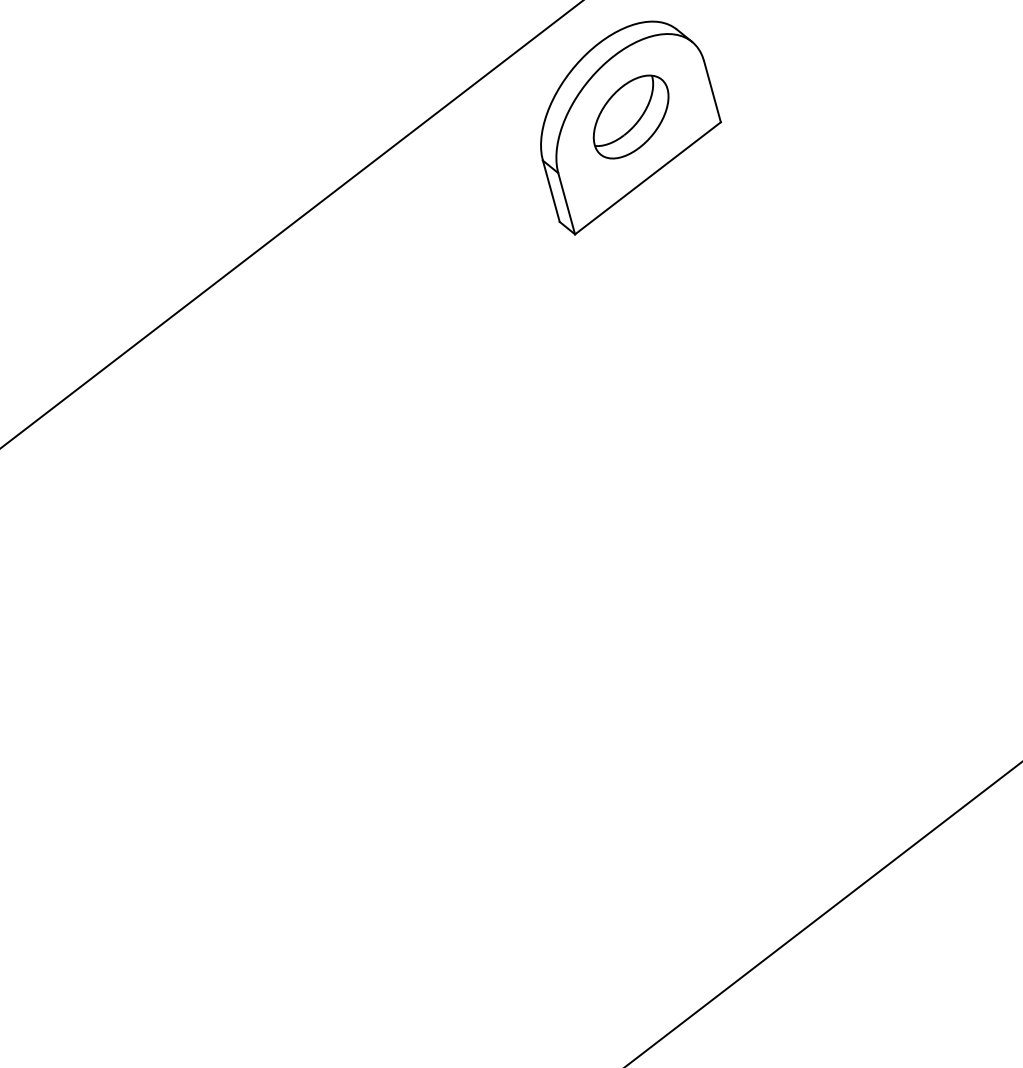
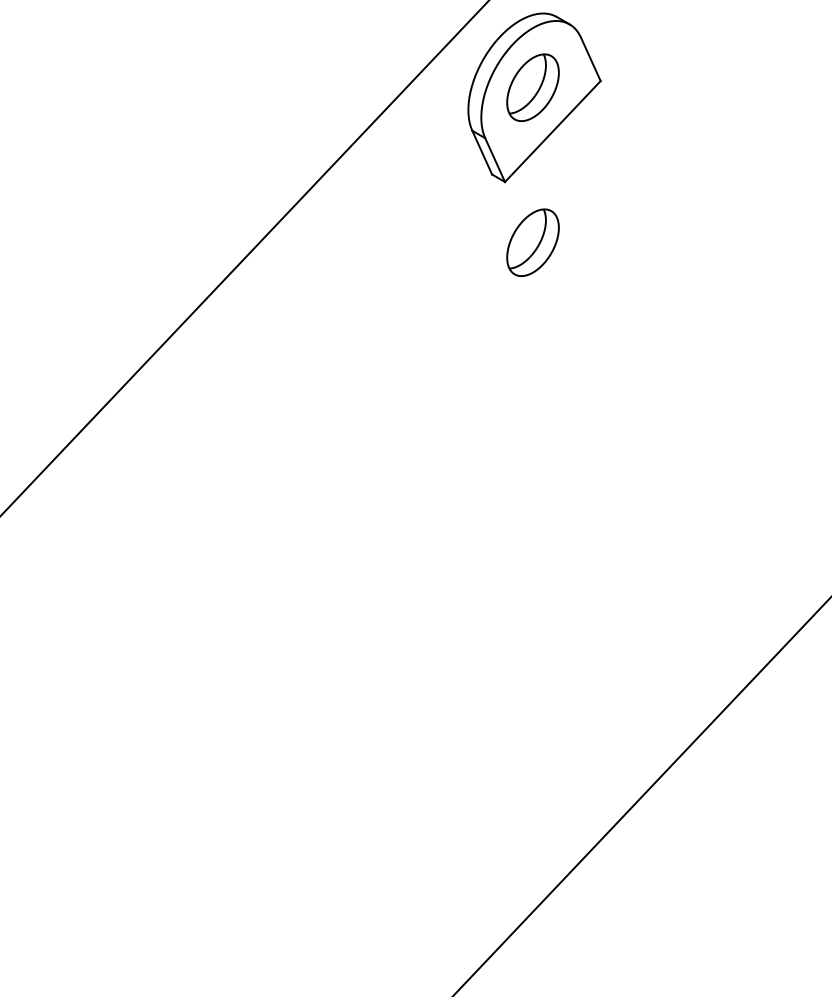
part: (598, 319) -> (532, 242), added

